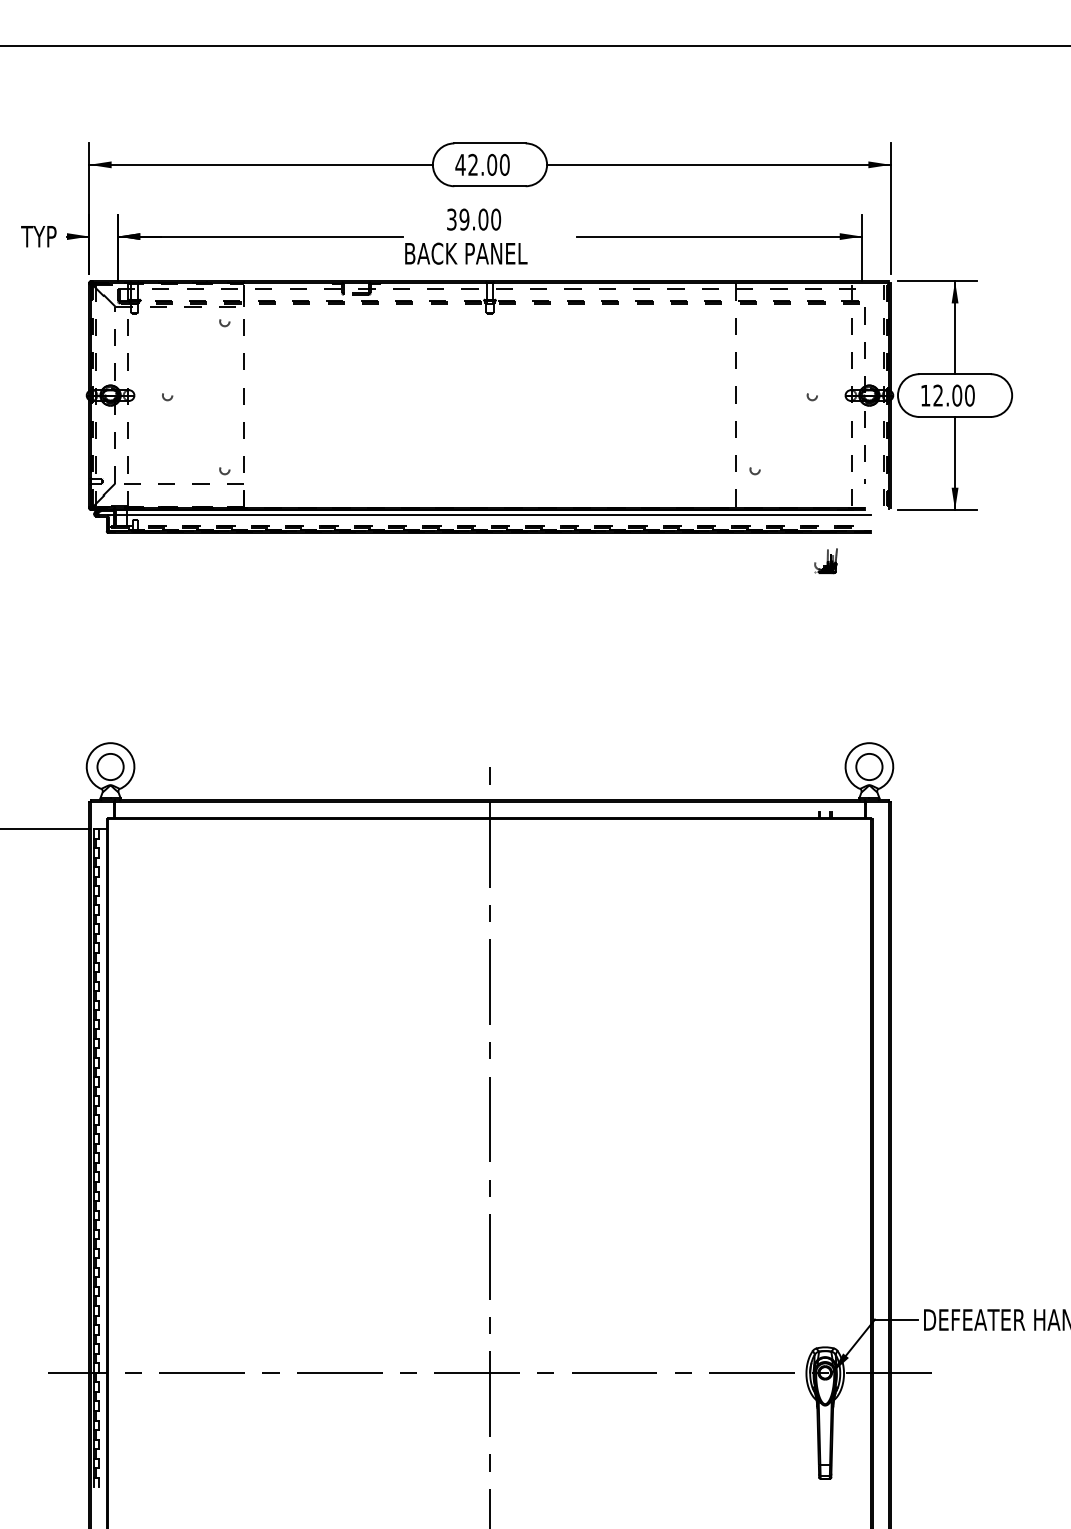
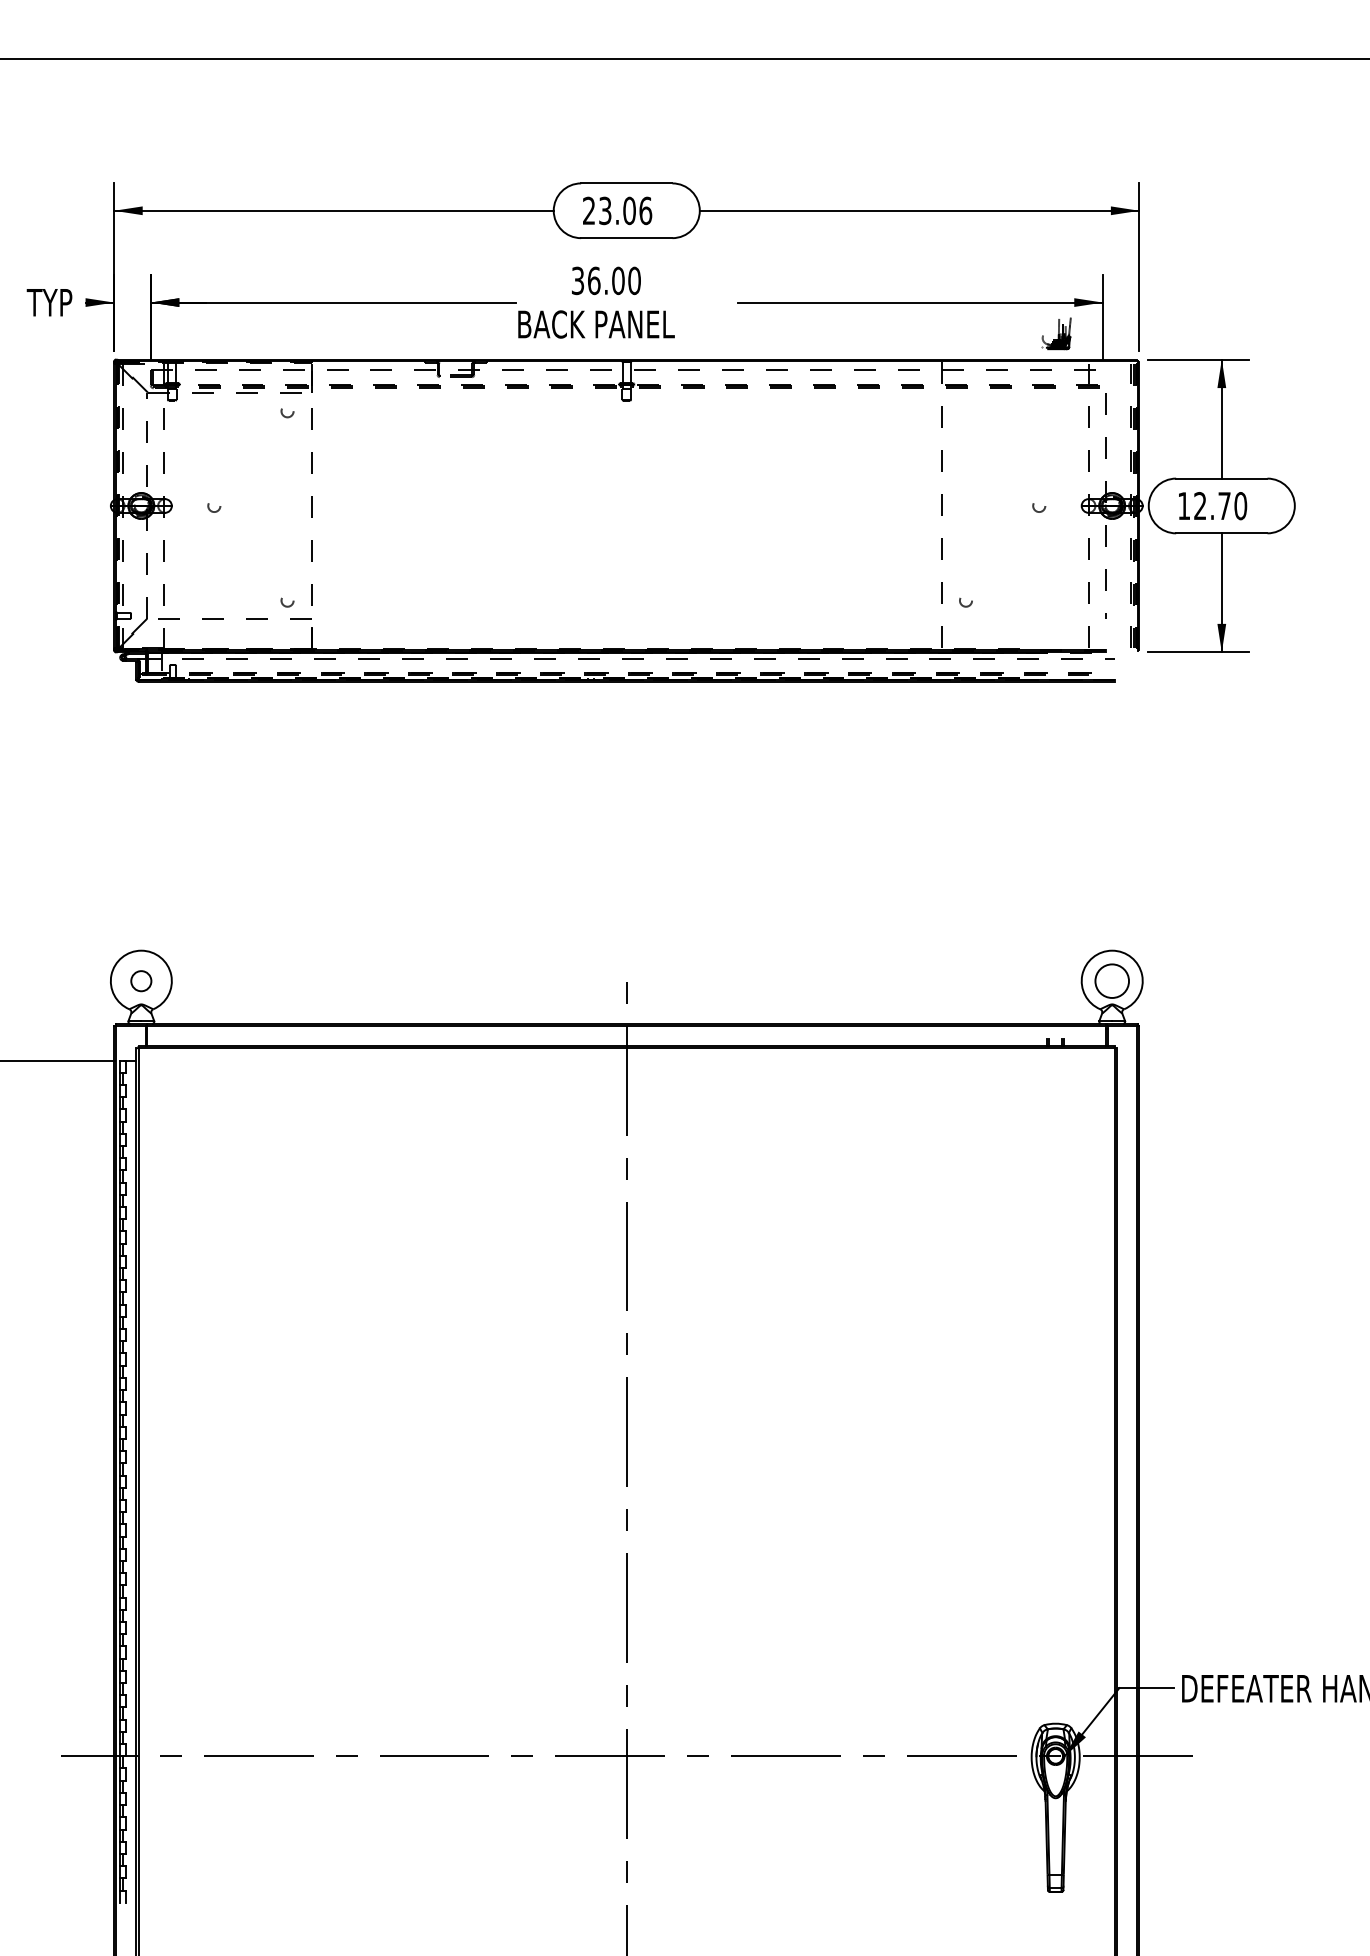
text: (482, 164) -> (617, 210), 42.00 -> 23.06
text: (463, 219) -> (593, 280), 39.00 -> 36.00
text: (957, 395) -> (1224, 506), 12.00 -> 12.70
line: (489, 514) -> (626, 658), solid -> dashed
part: (825, 560) -> (1056, 333), moved
circle: (110, 766) -> (141, 980), size x0.6

